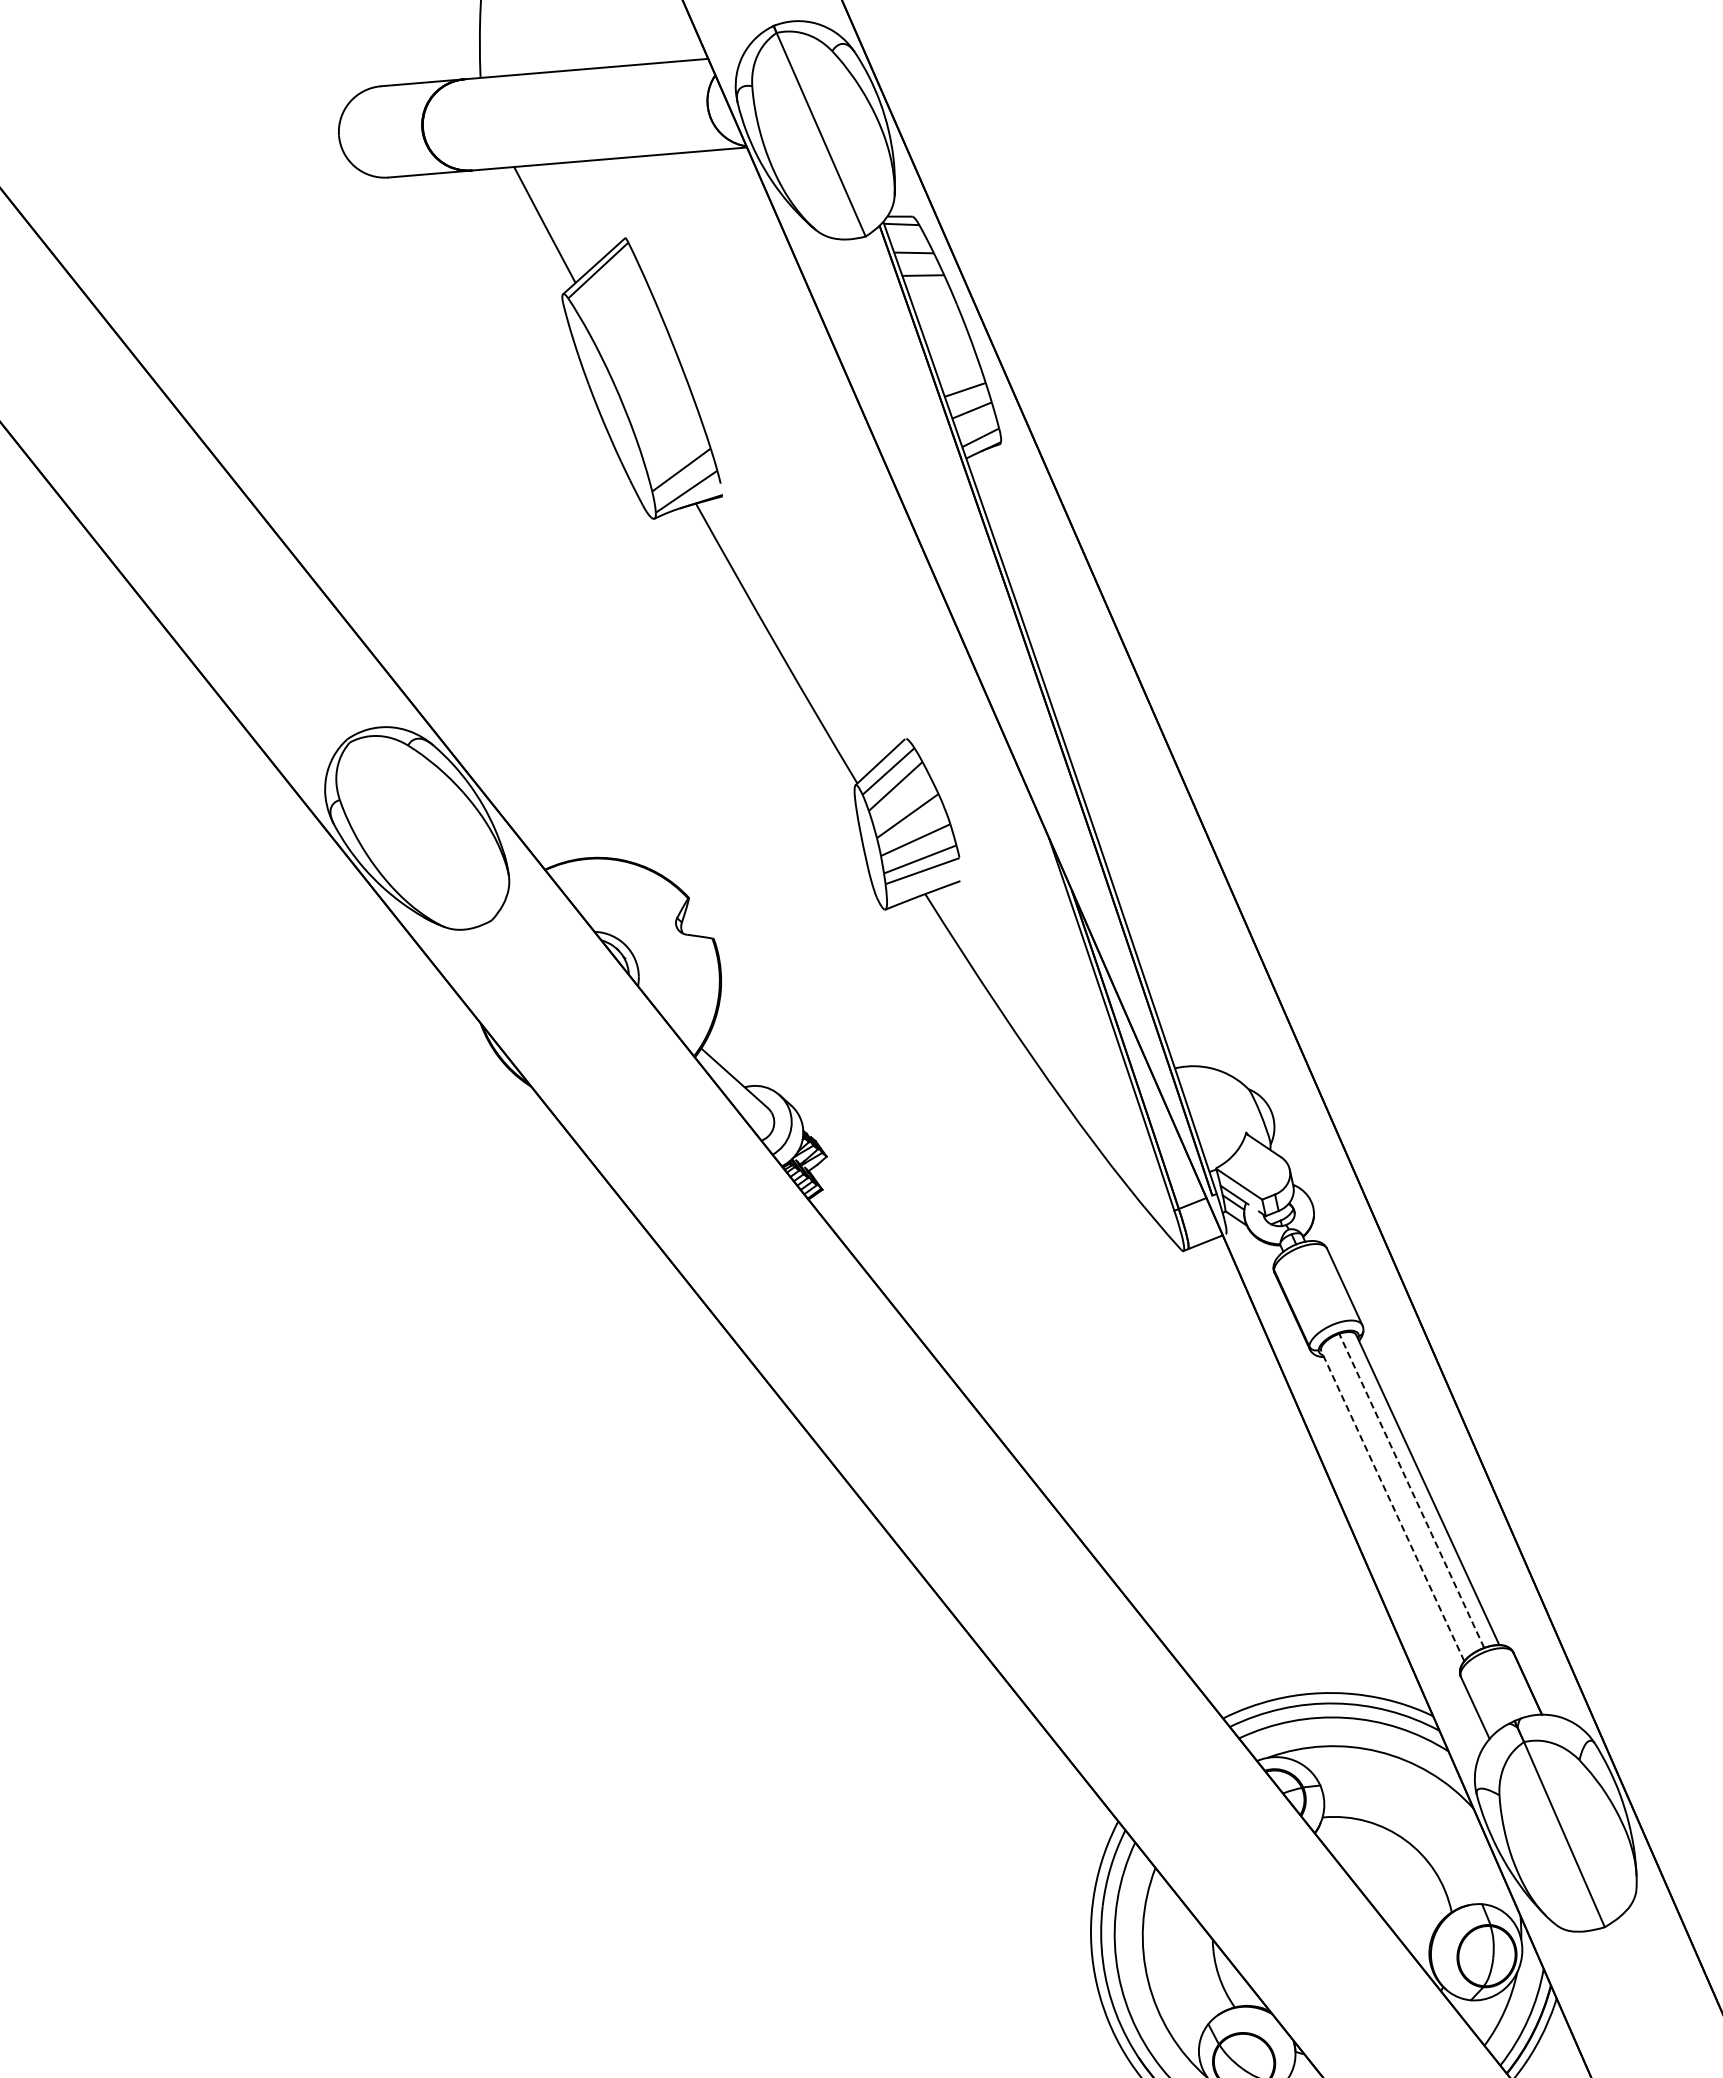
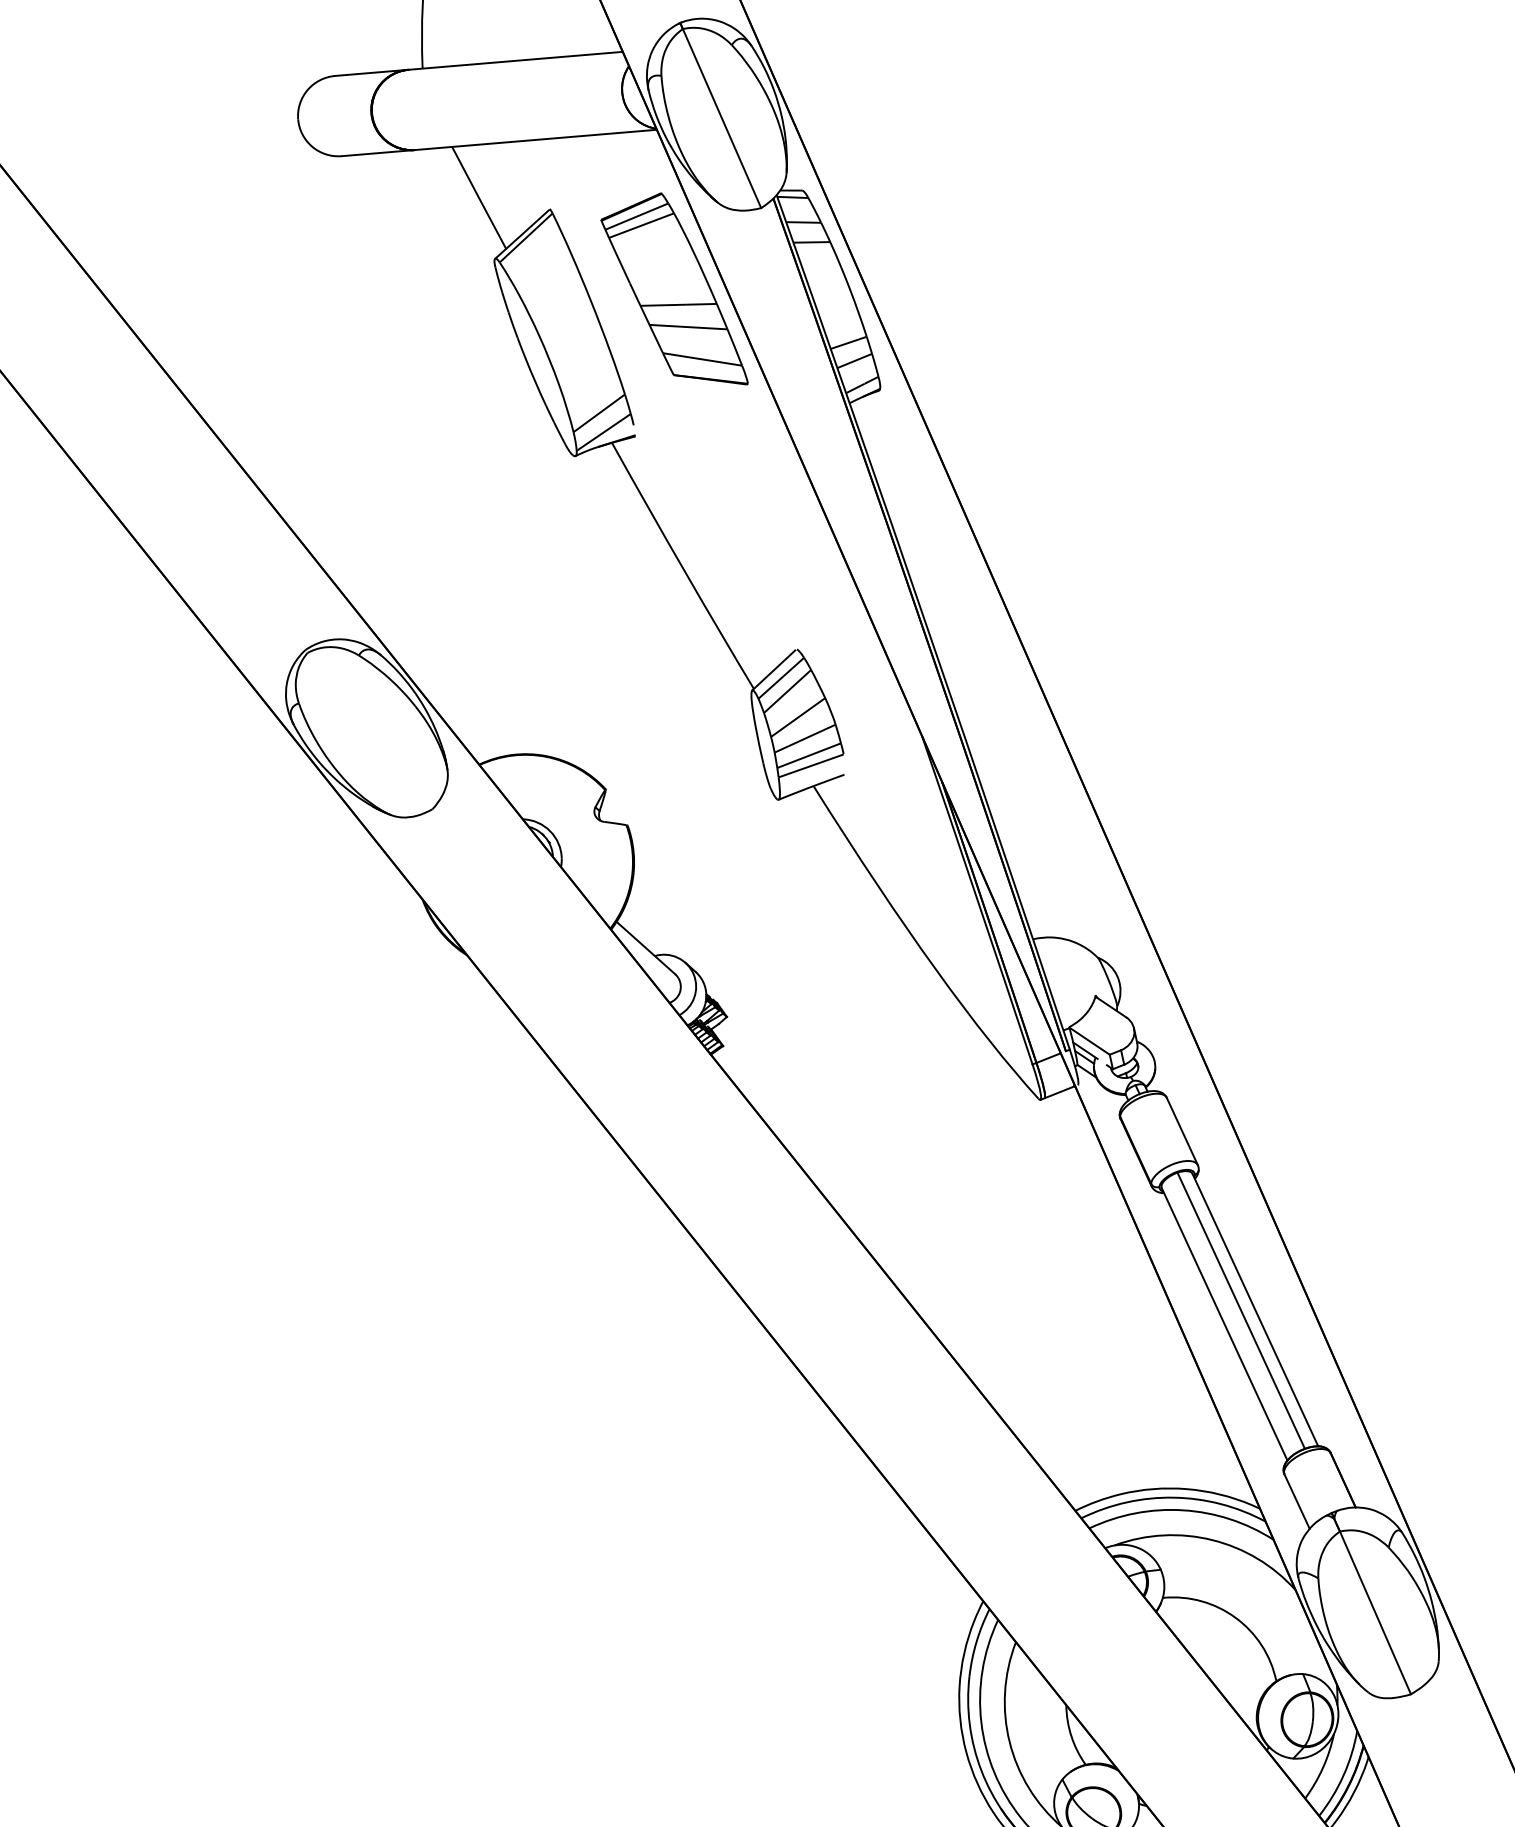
part: (766, 328) -> (673, 288), added
line: (1411, 1490) -> (1241, 1310), dashed -> solid
line: (1392, 1506) -> (1224, 1324), dashed -> solid

